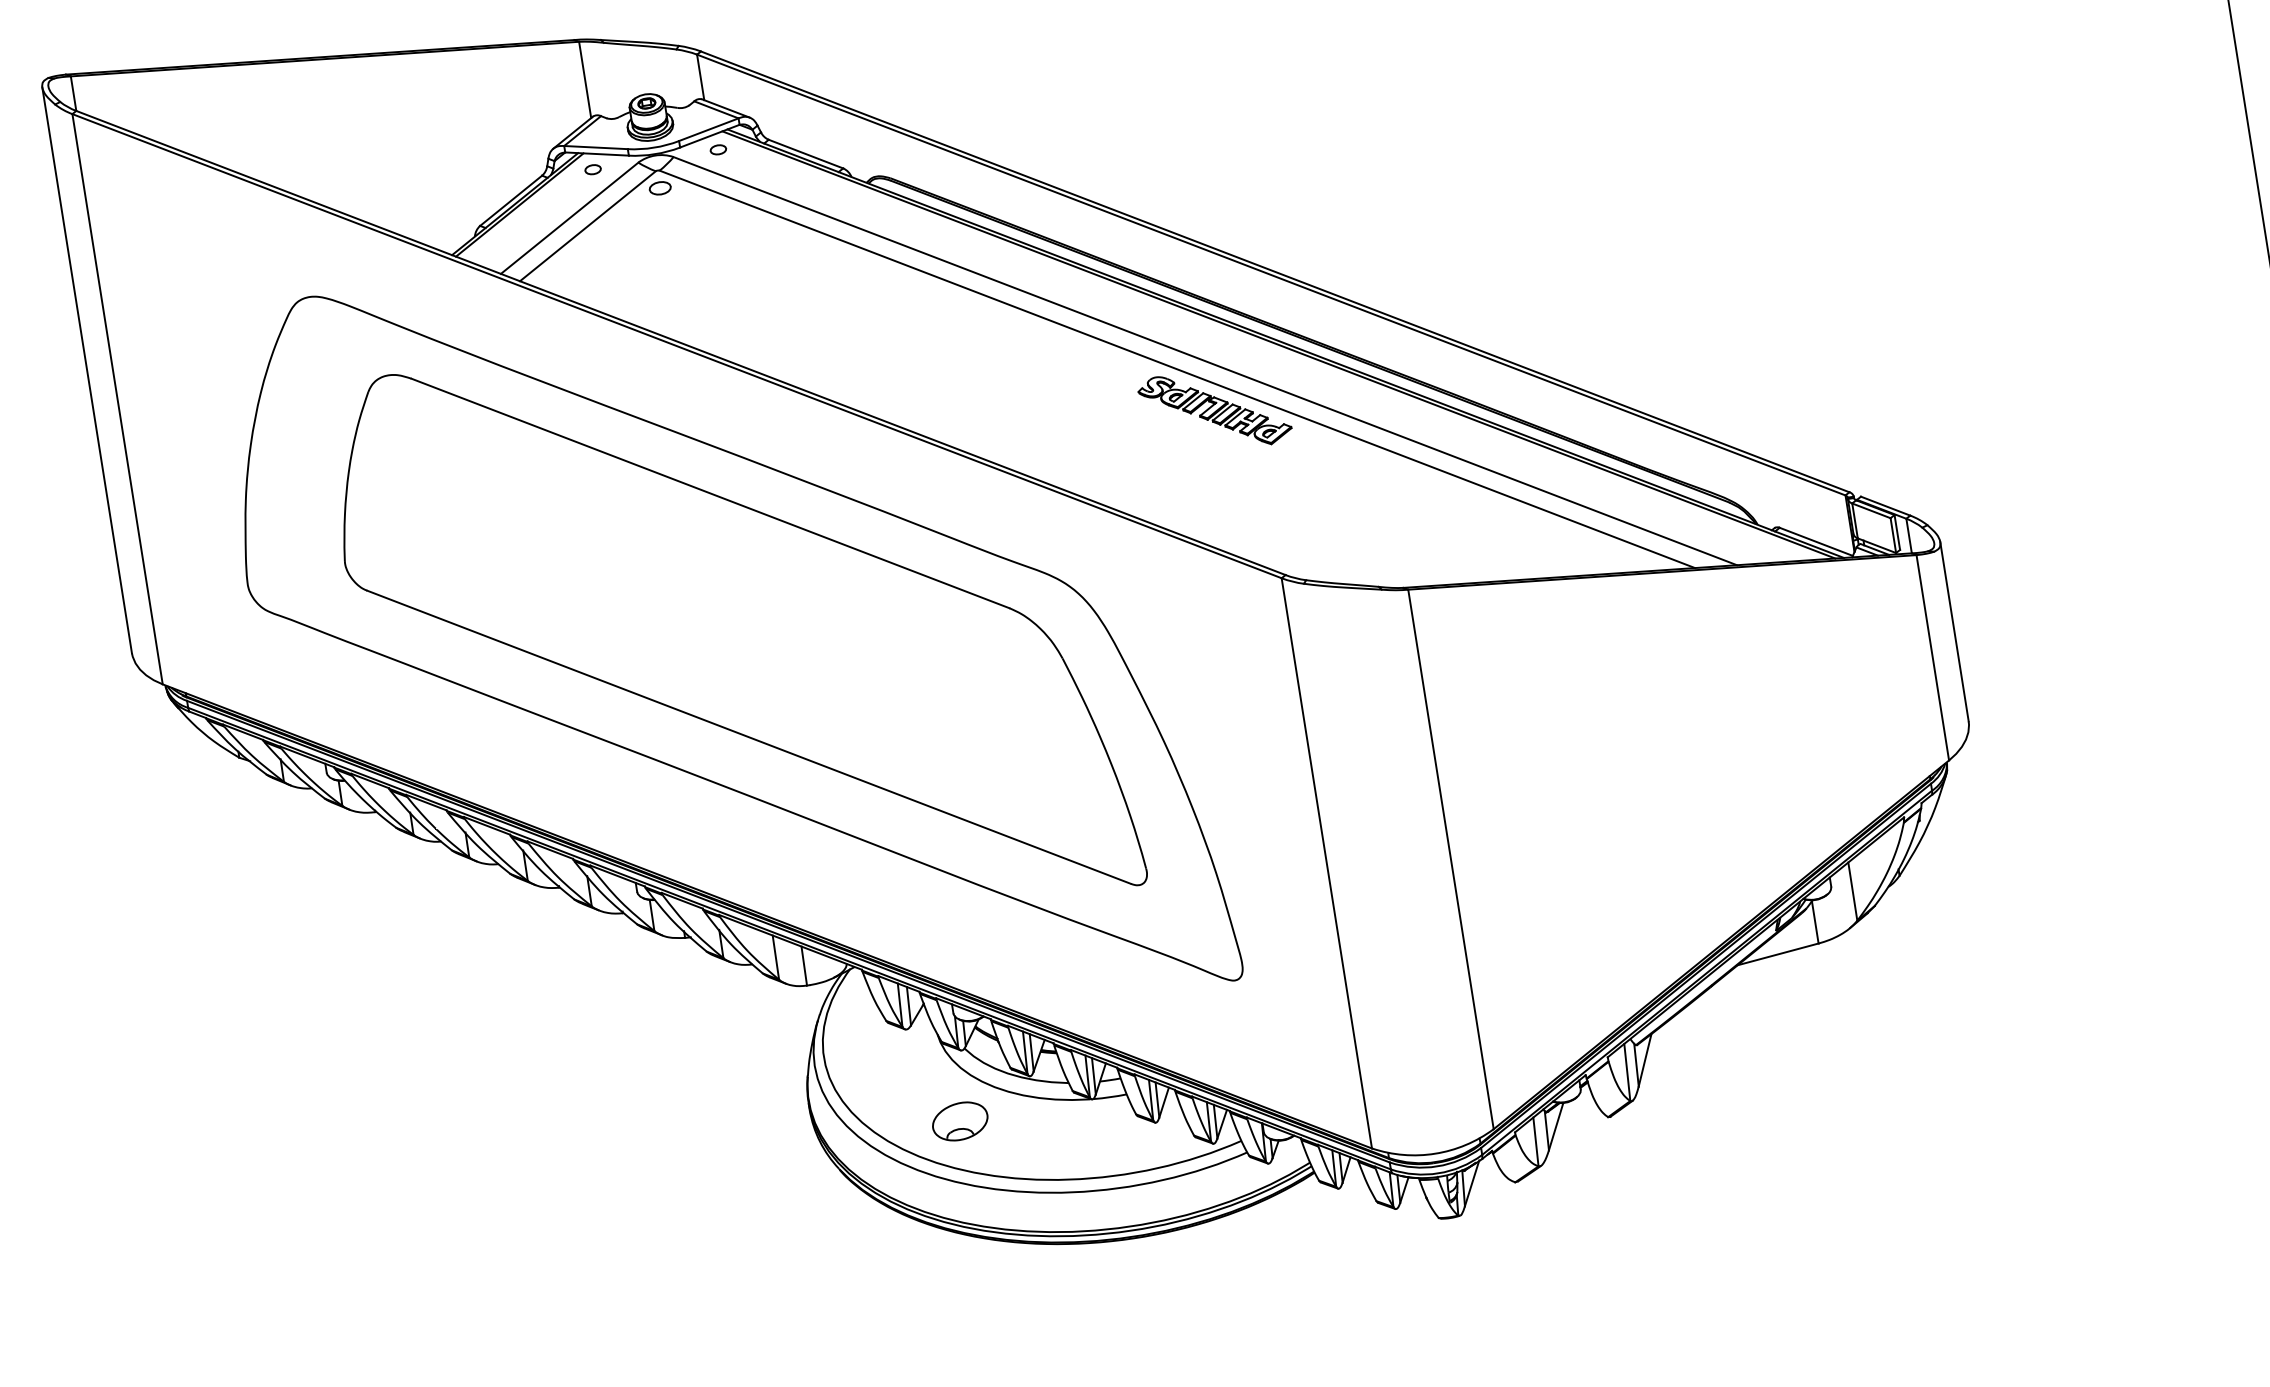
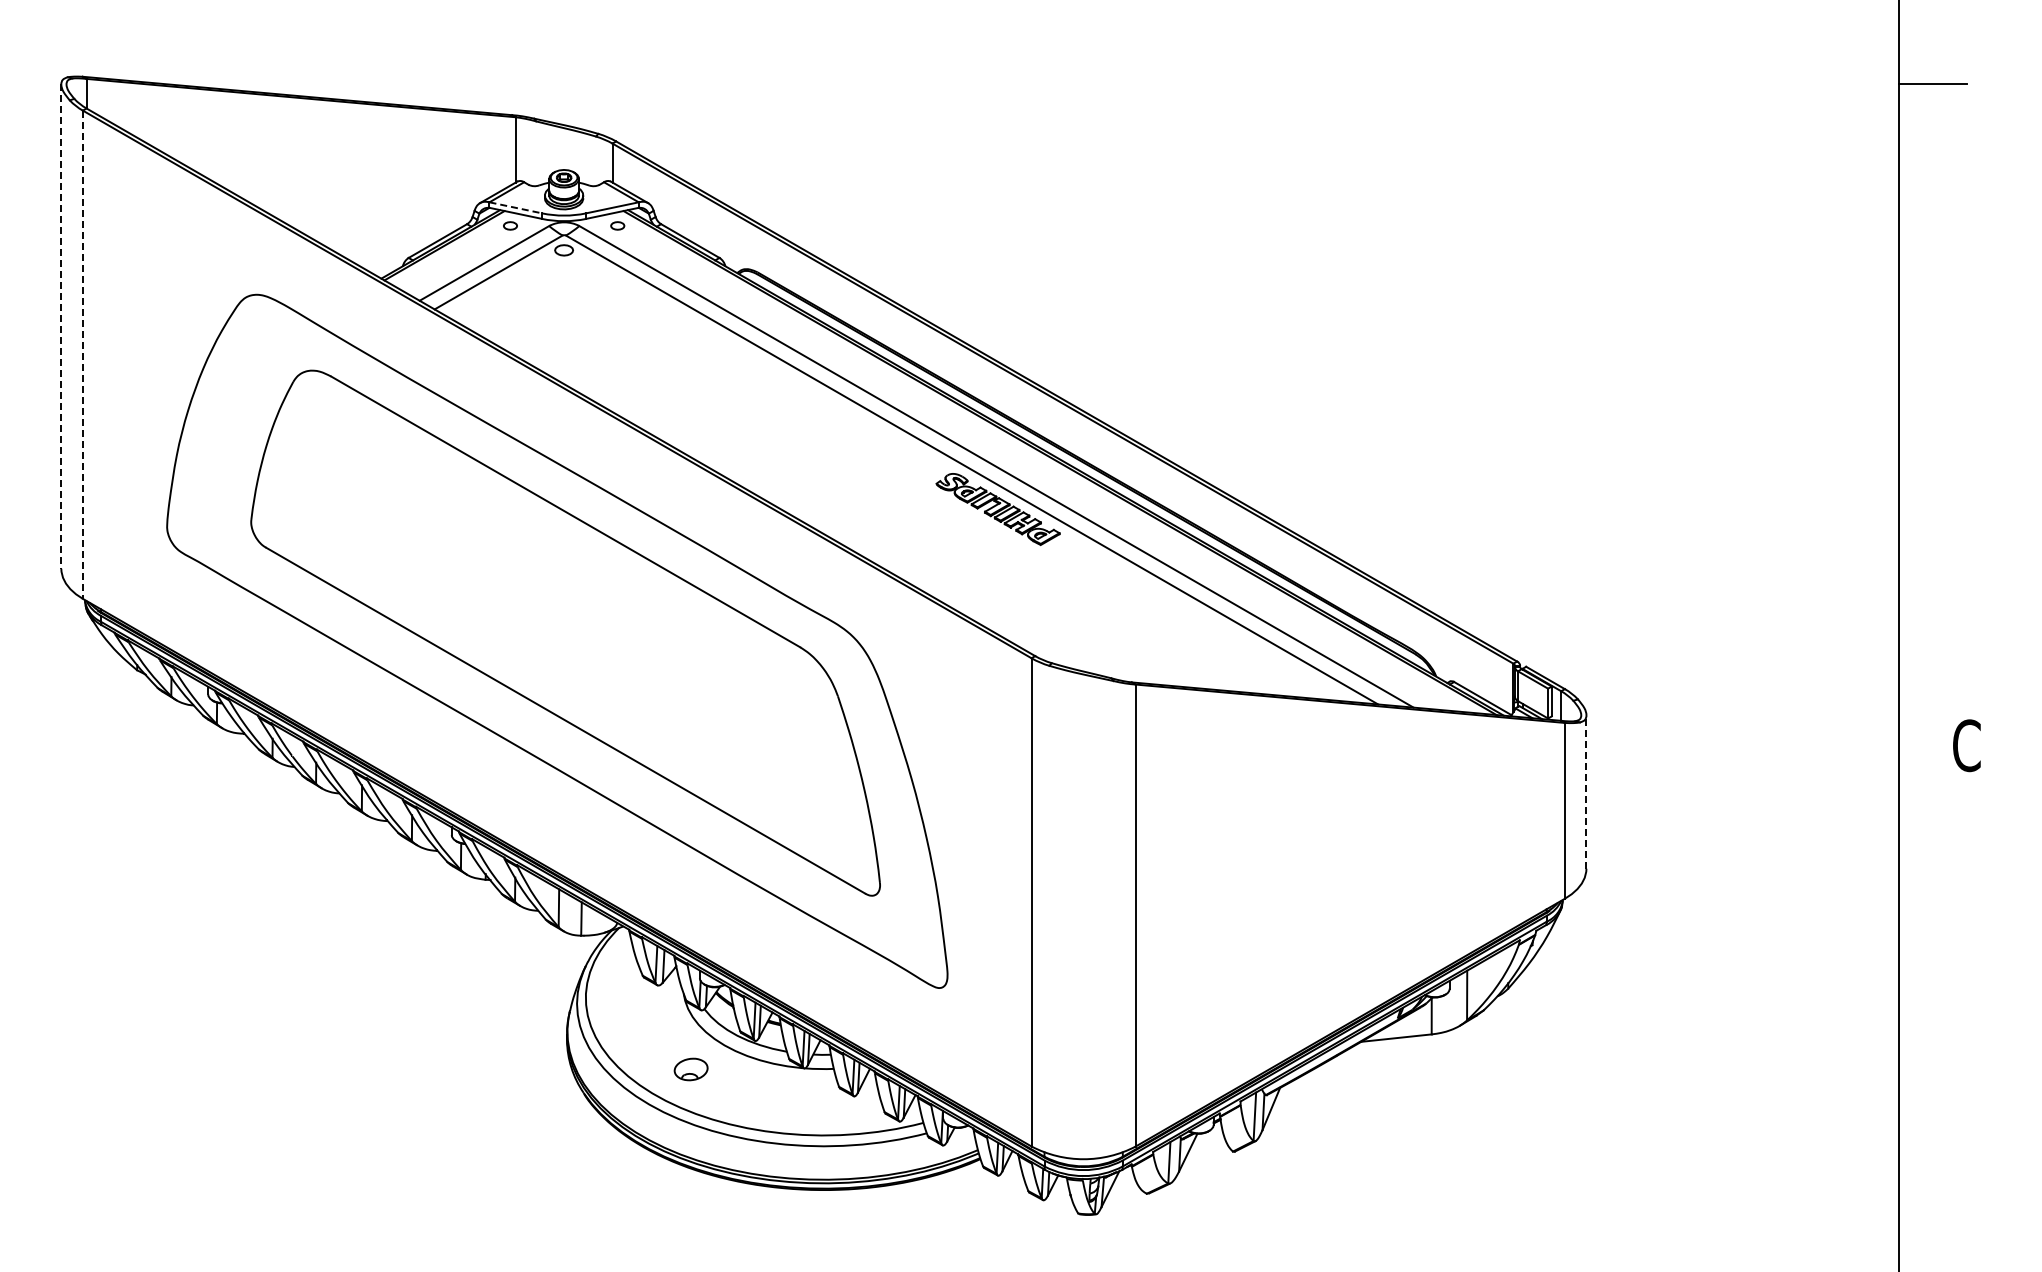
line: (595, 147) -> (515, 207), solid -> dashed
line: (87, 371) -> (61, 327), solid -> dashed
line: (117, 400) -> (82, 355), solid -> dashed
line: (1954, 632) -> (1586, 792), solid -> dashed
part: (959, 1121) -> (690, 1069), size x0.7

